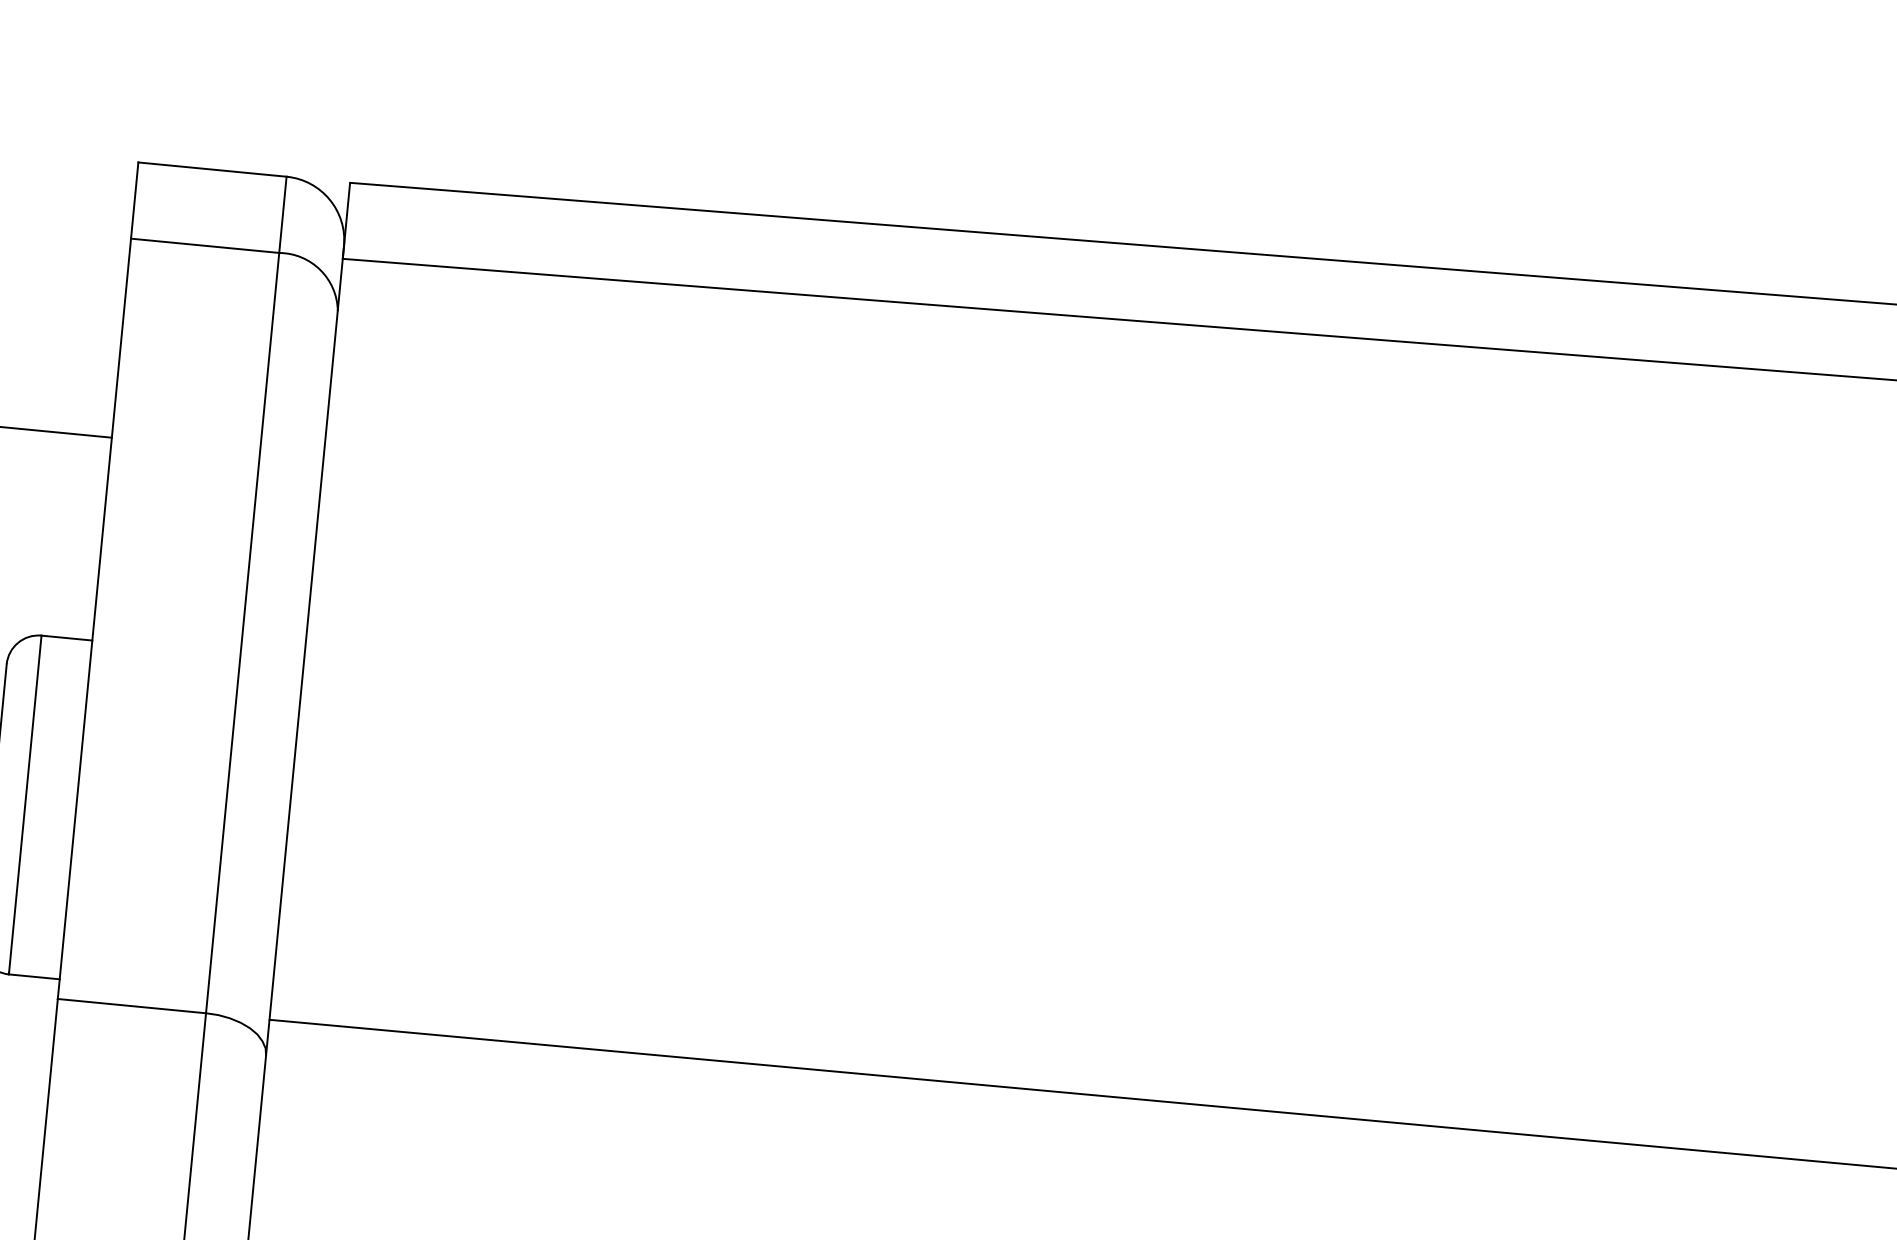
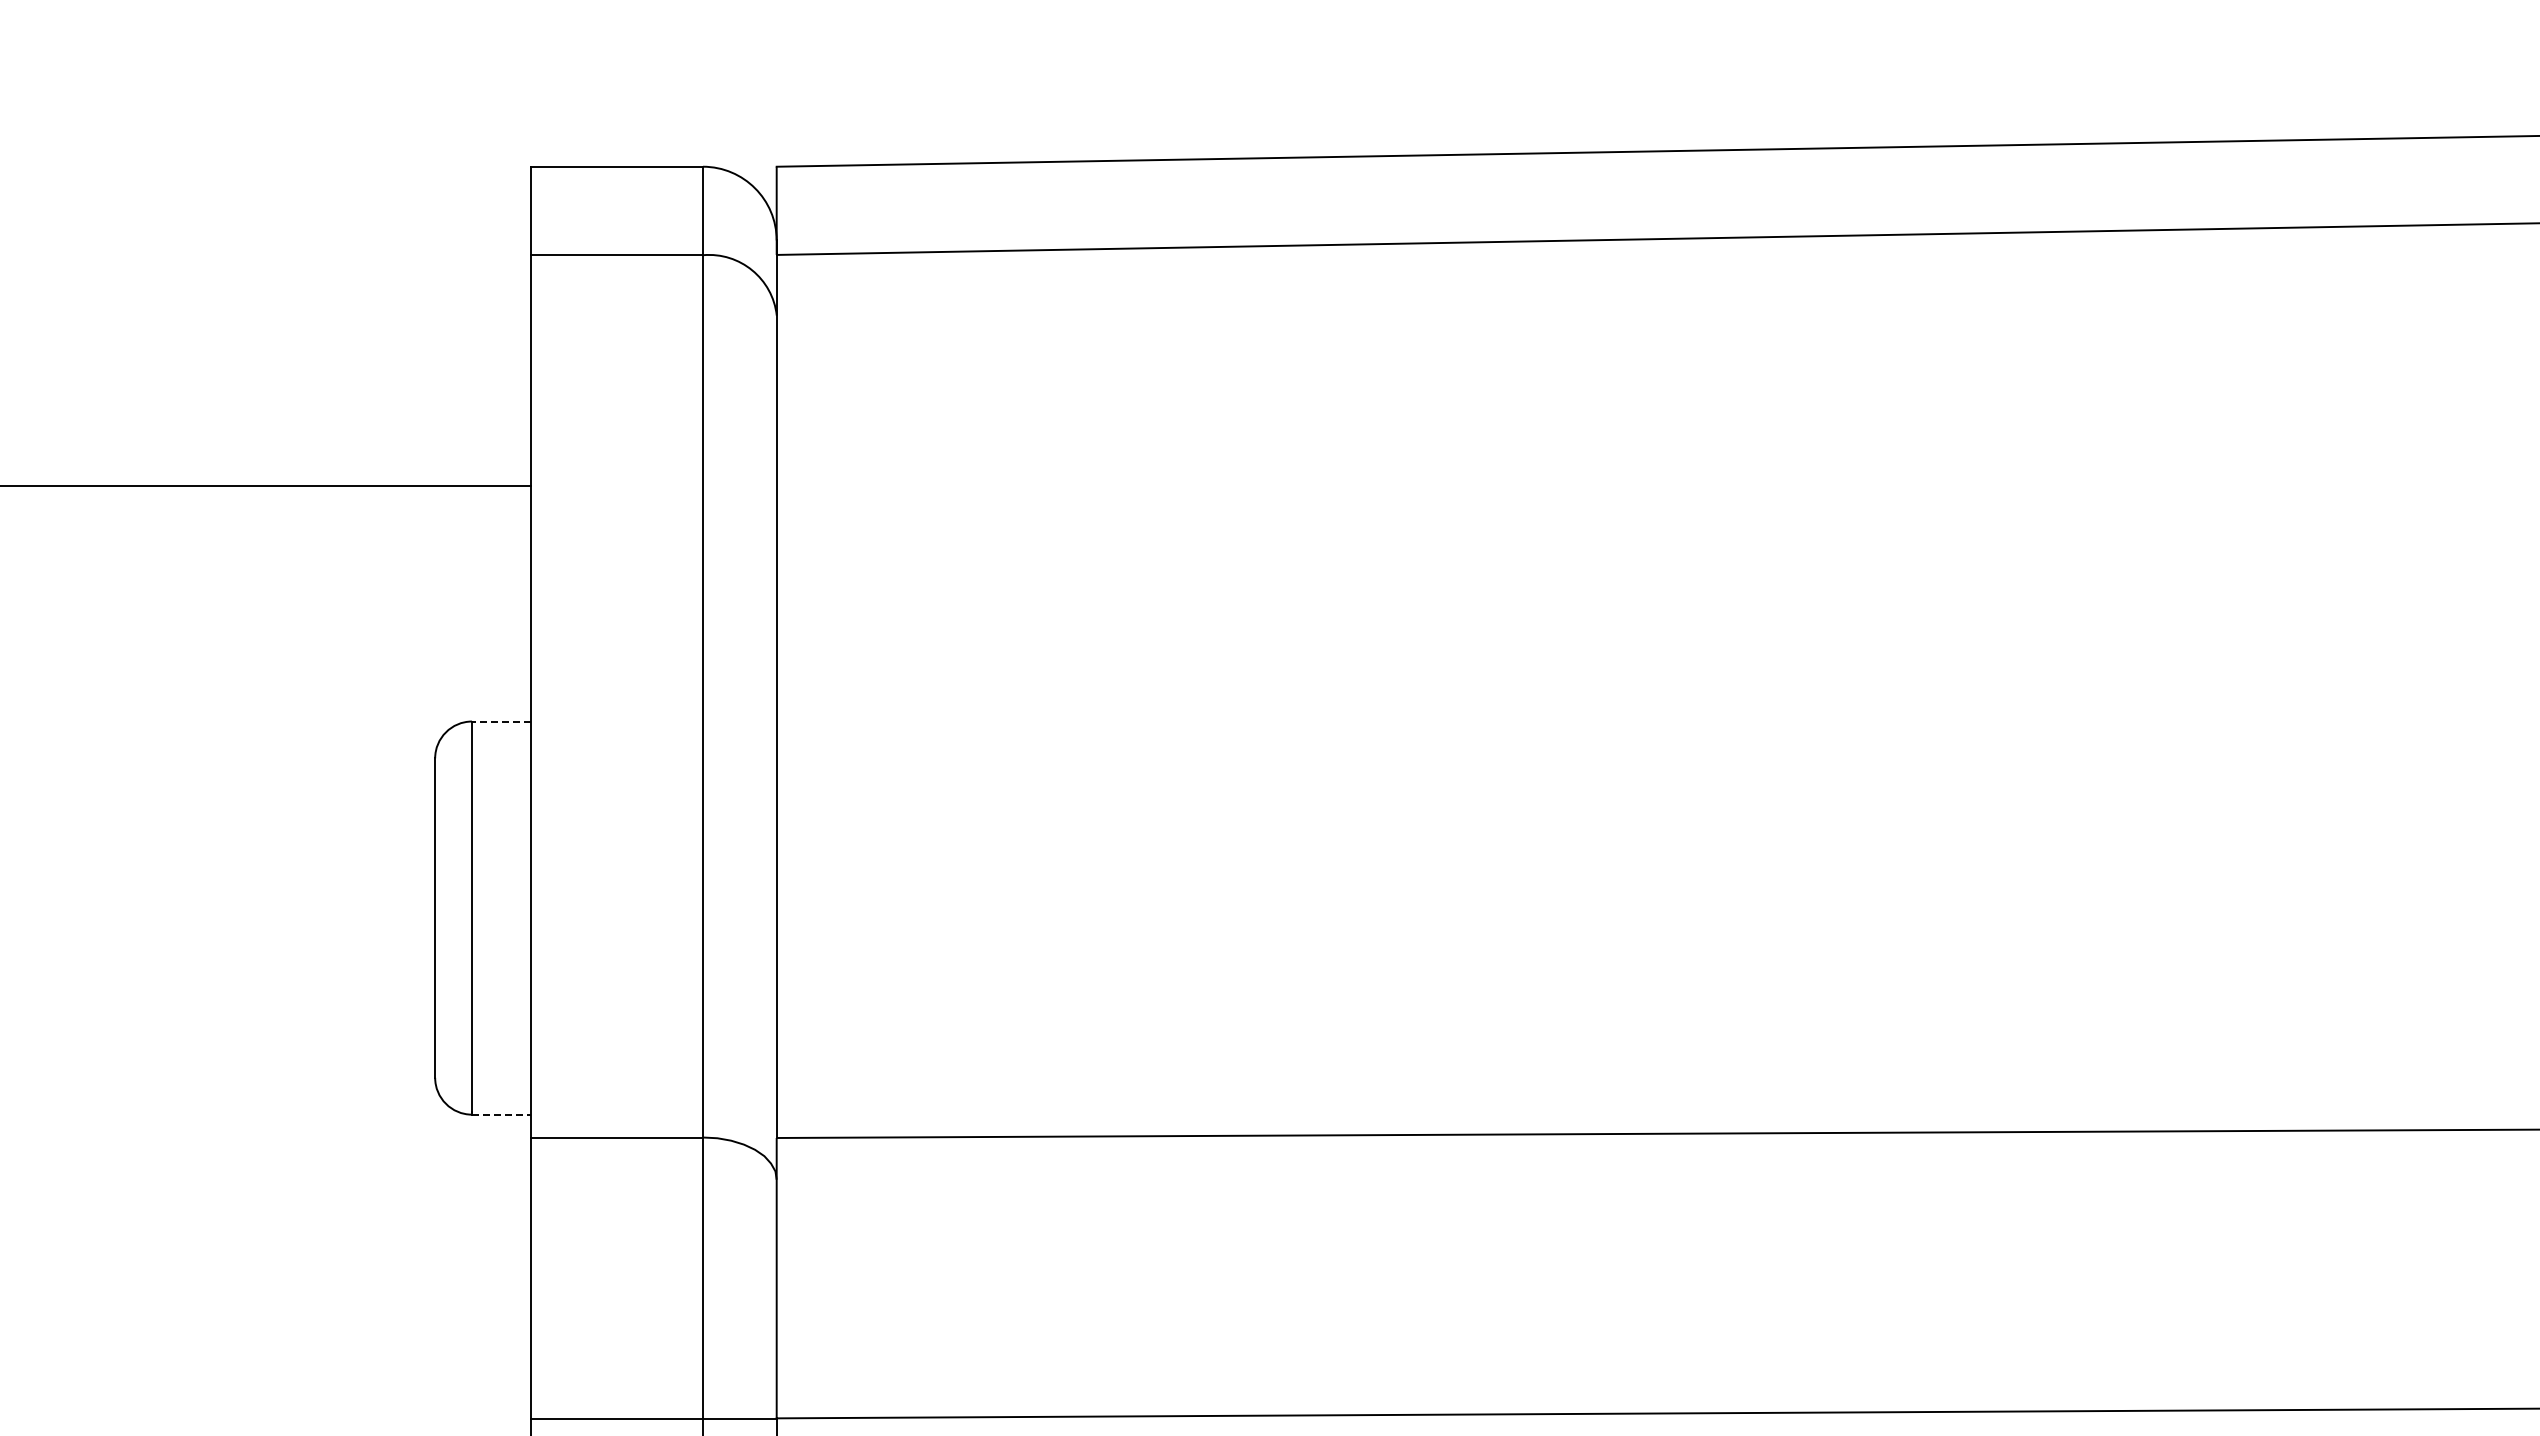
line: (66, 638) -> (501, 721), solid -> dashed
line: (35, 976) -> (502, 1114), solid -> dashed

